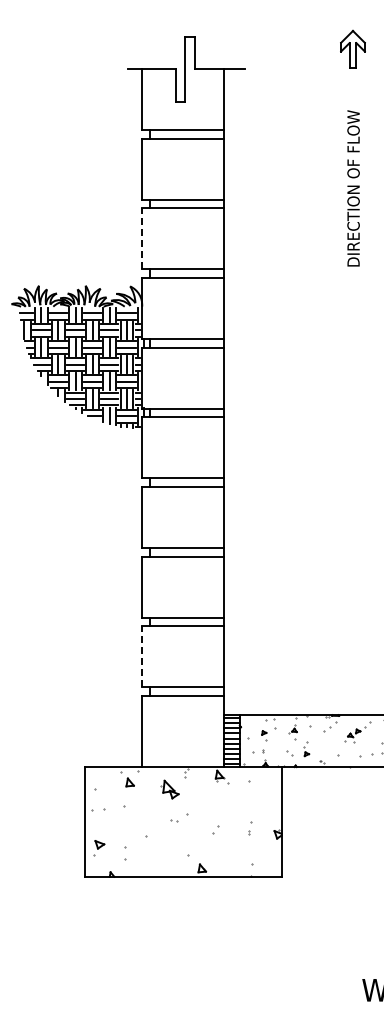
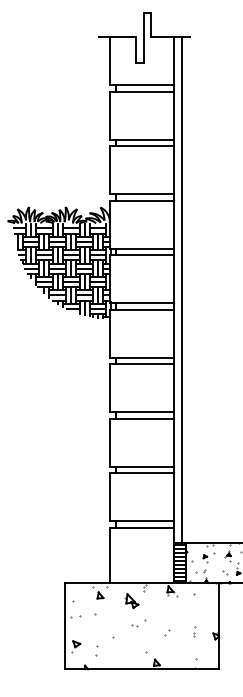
line: (142, 238) -> (110, 169), dashed -> solid
line: (234, 391) -> (182, 289), added
line: (142, 656) -> (110, 496), dashed -> solid

